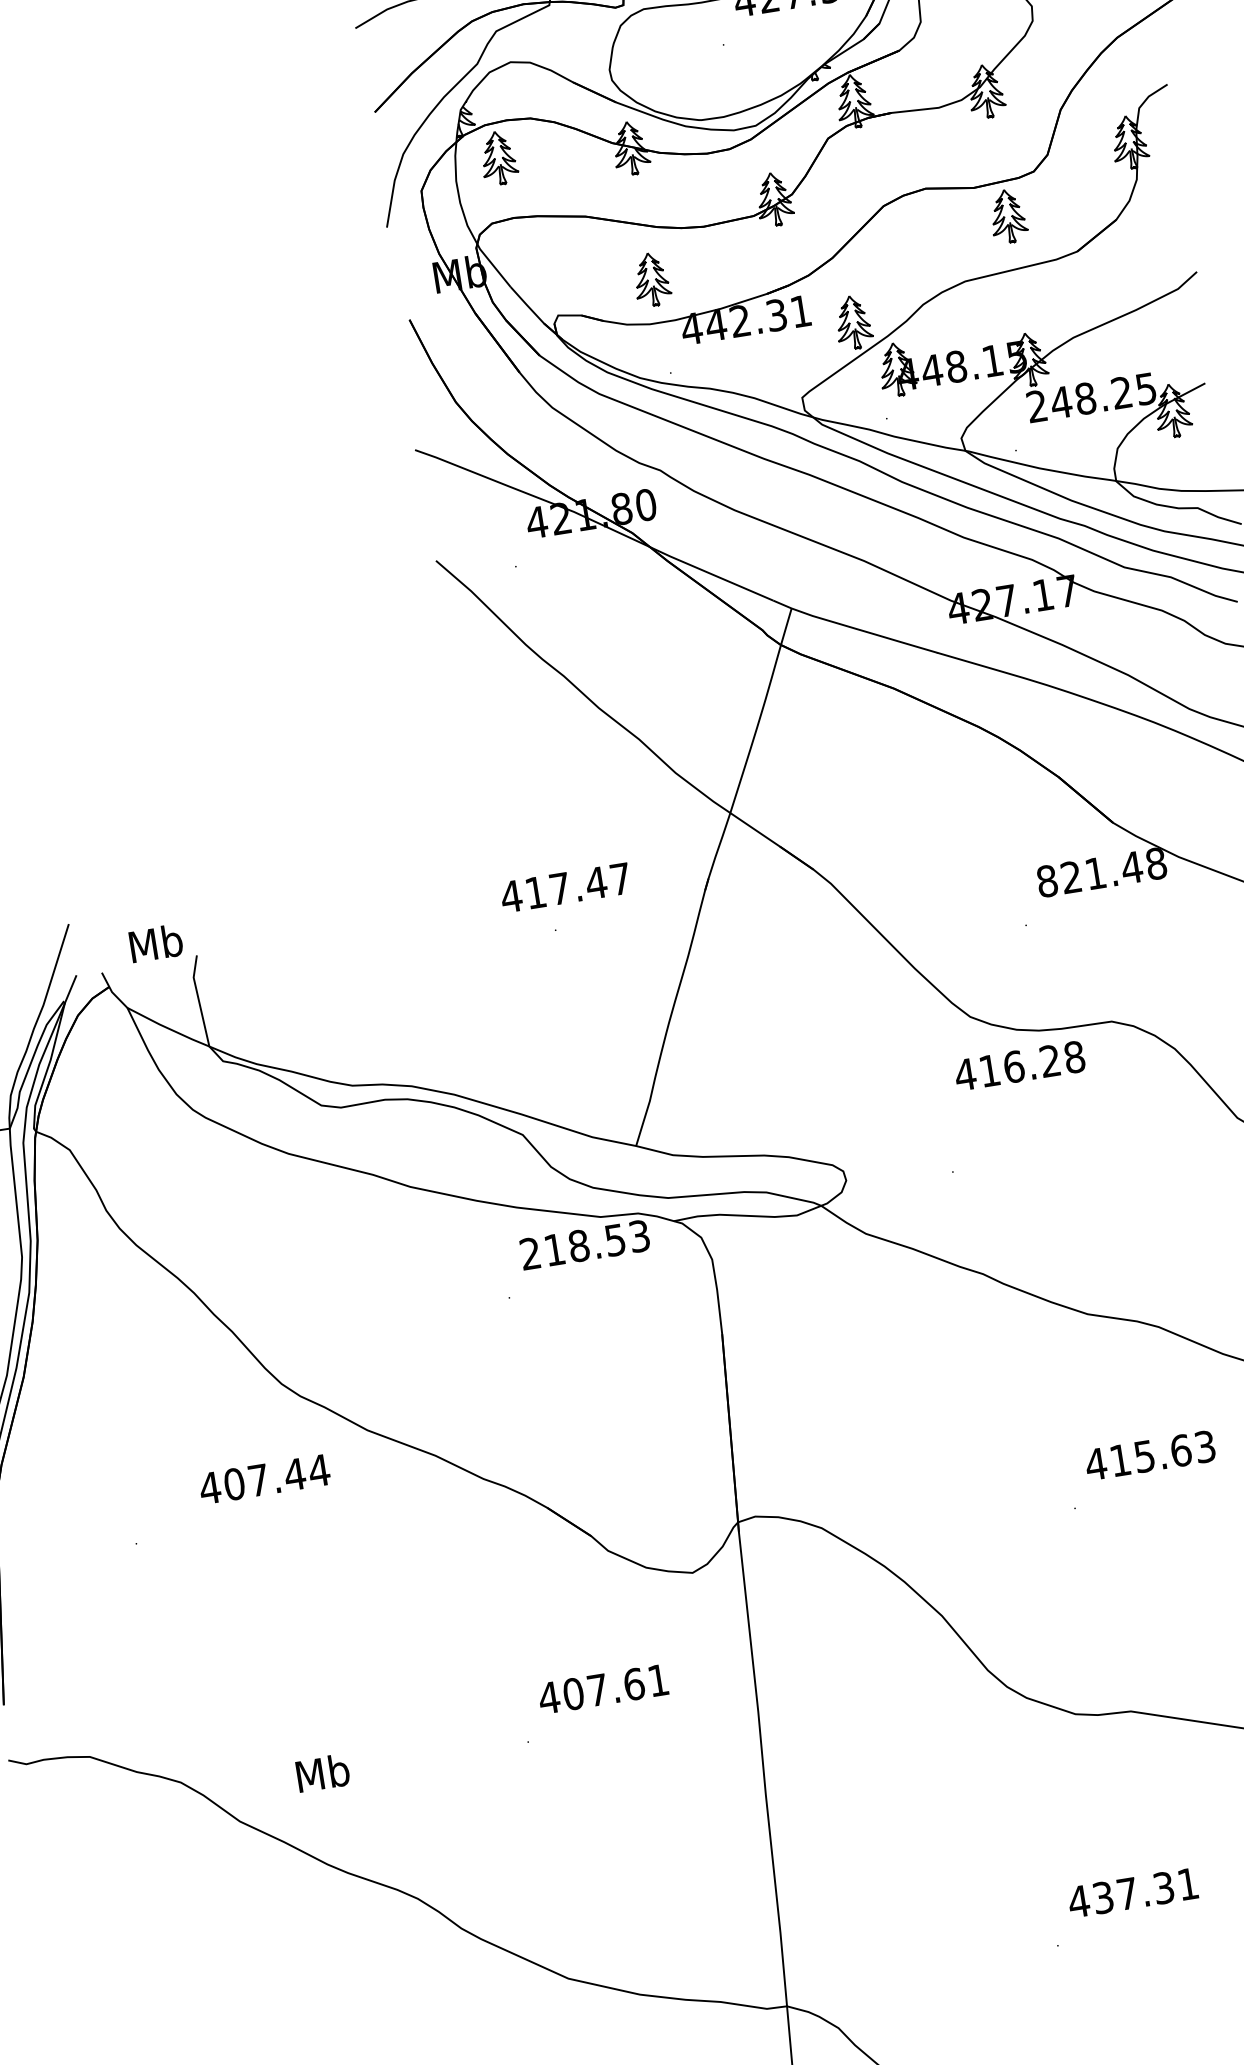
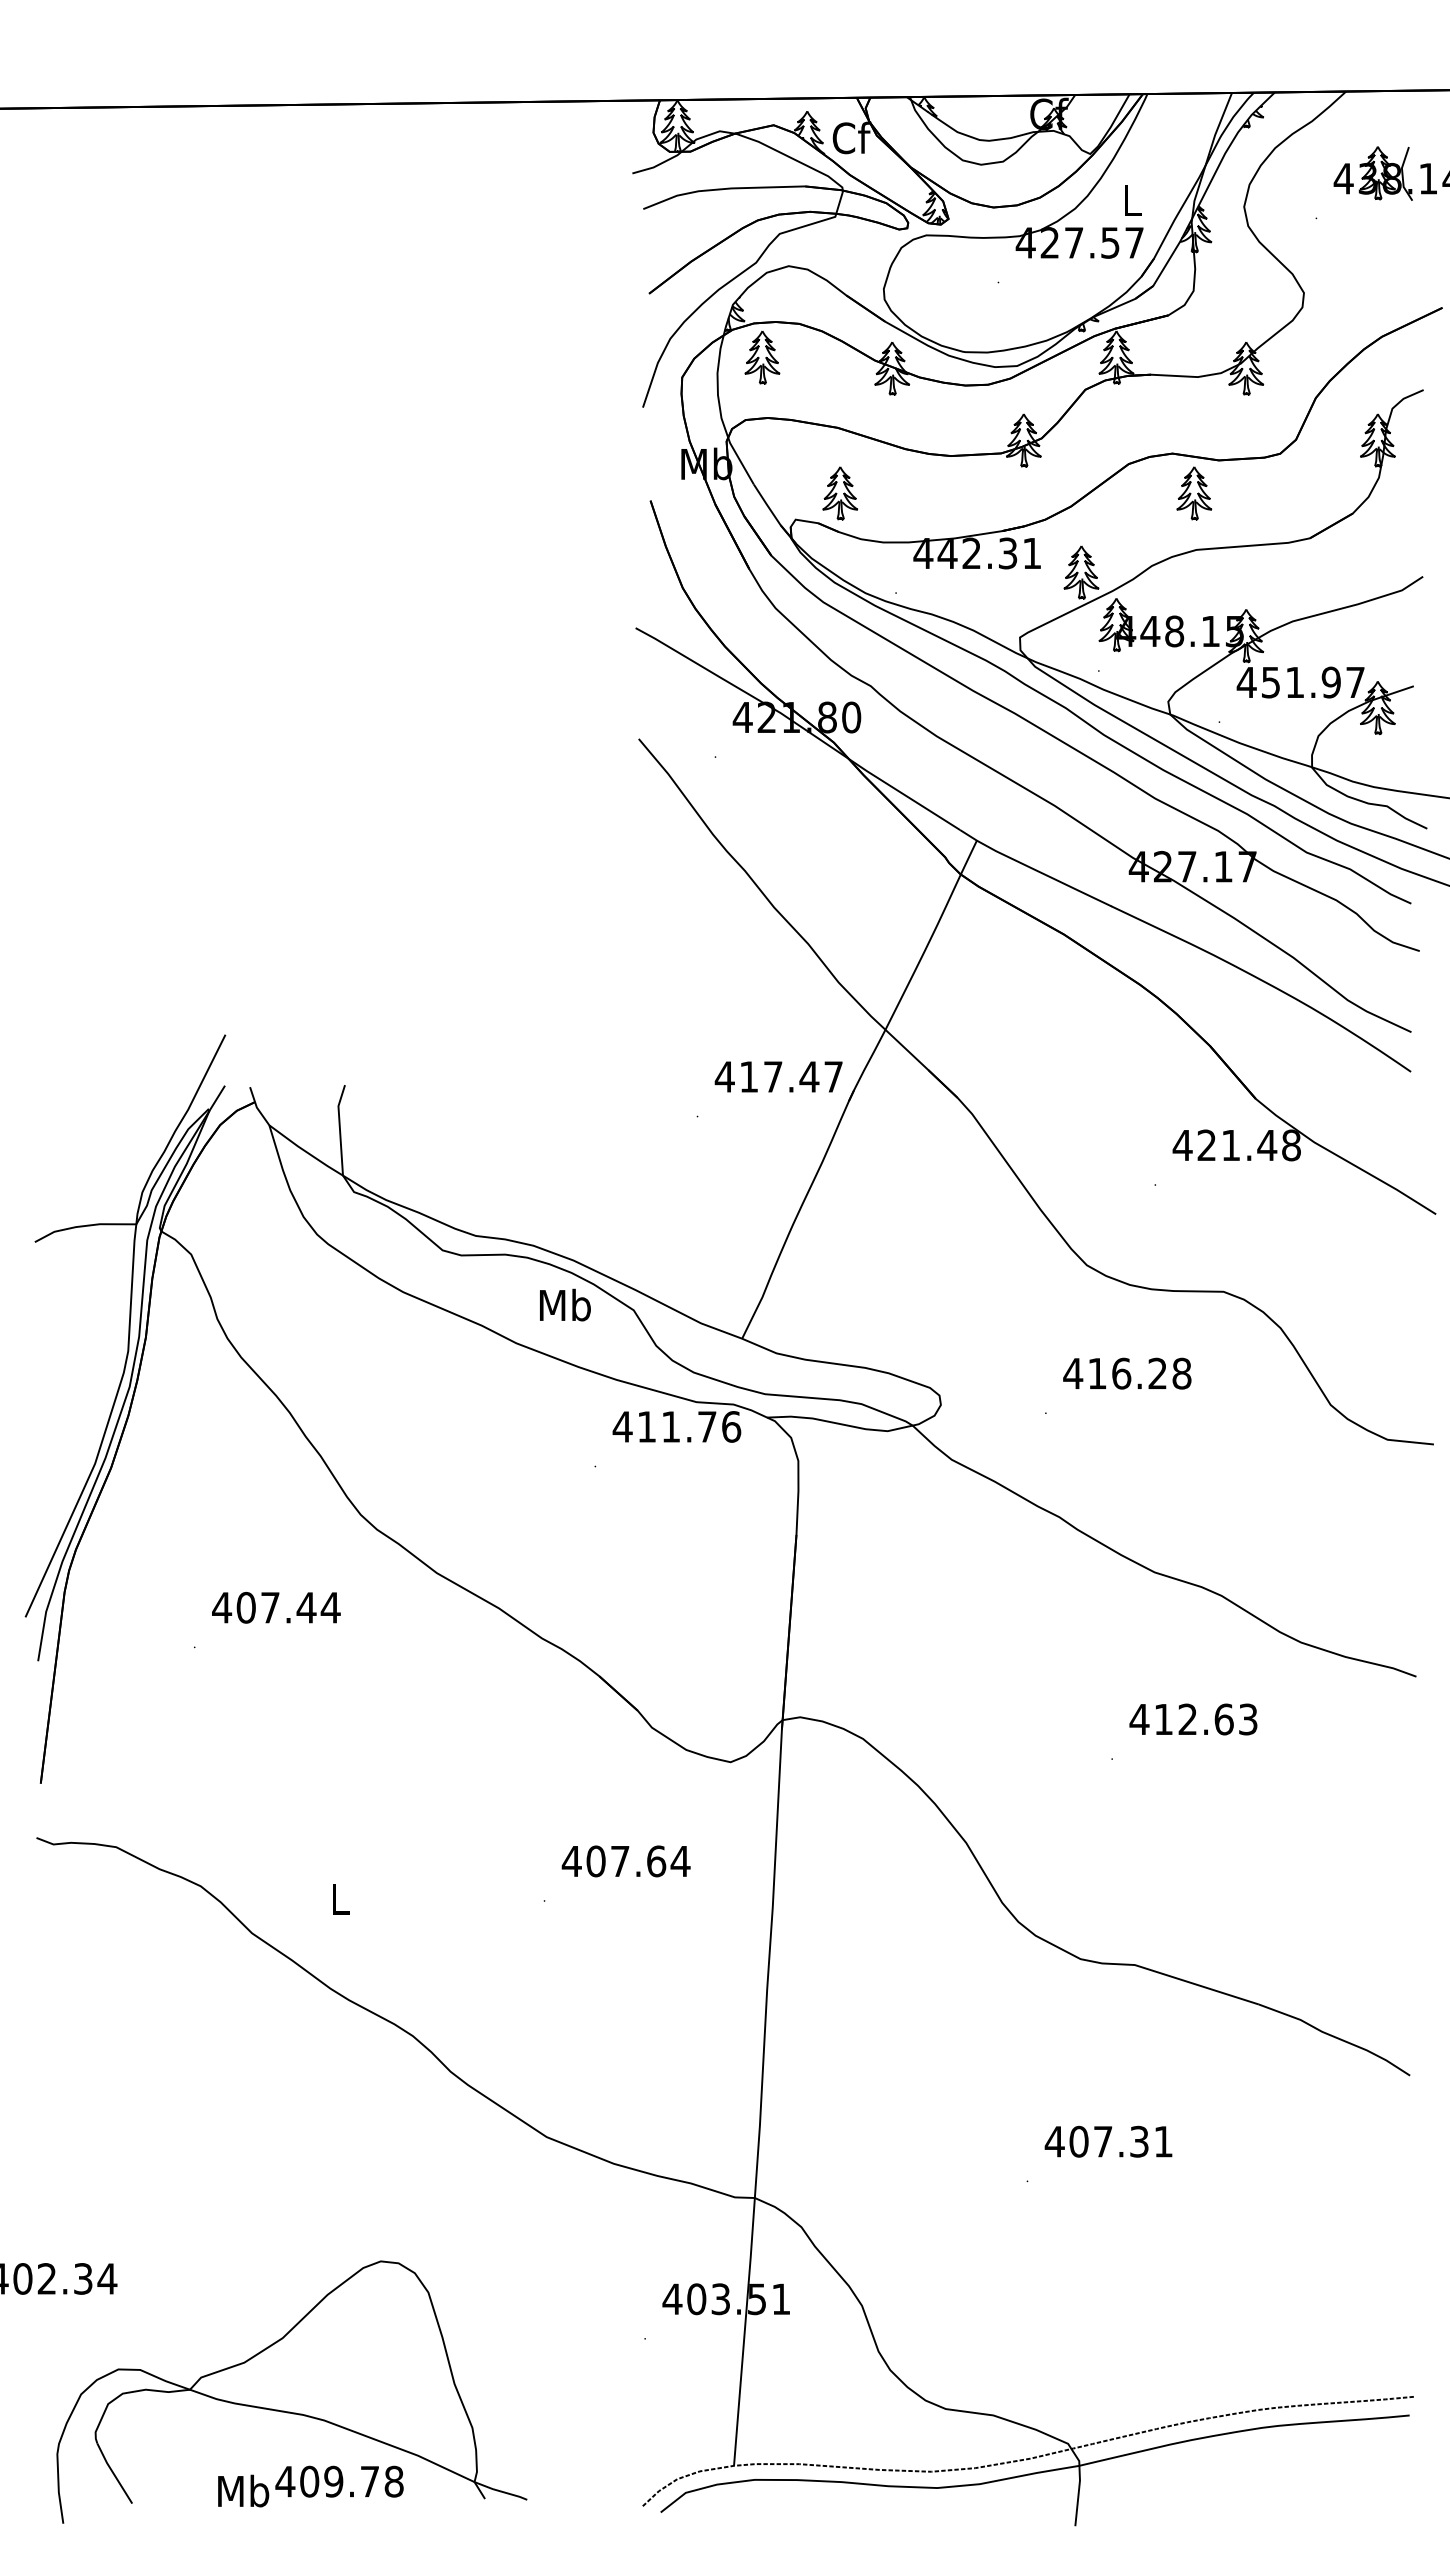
part: (1008, 216) -> (1194, 493), moved
part: (651, 279) -> (839, 493), moved
text: (1090, 397) -> (1300, 682), 248.25 -> 451.97
text: (1046, 881) -> (1182, 1145), 821.48 -> 421.48
text: (565, 887) -> (778, 1076), moved
text: (156, 942) -> (565, 1304), moved
text: (1019, 1065) -> (1127, 1373), moved
text: (584, 1244) -> (676, 1426), 218.53 -> 411.76
text: (1144, 1456) -> (1187, 1719), 415.63 -> 412.63
text: (264, 1479) -> (276, 1607), moved
text: (658, 1680) -> (680, 1861), 407.61 -> 407.64
text: (322, 1772) -> (339, 1898), Mb -> L
text: (1102, 1897) -> (1078, 2141), 437.31 -> 407.31

